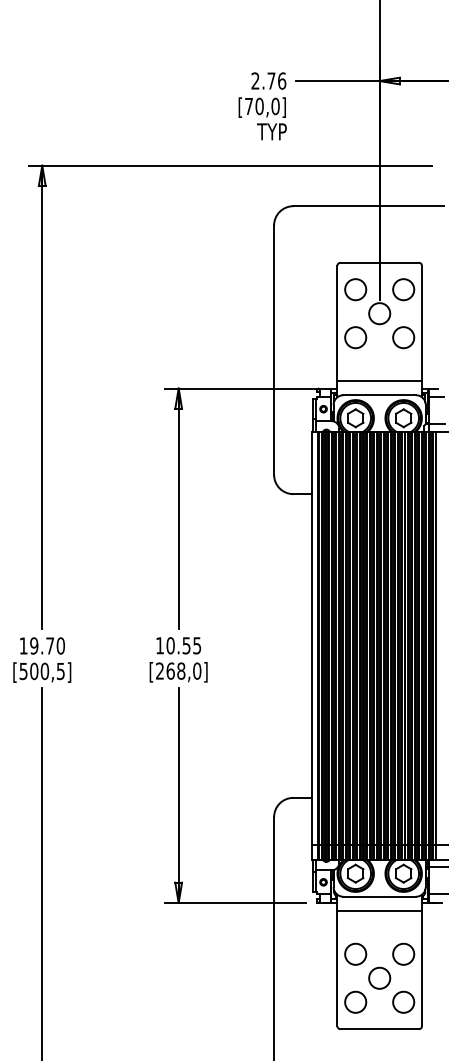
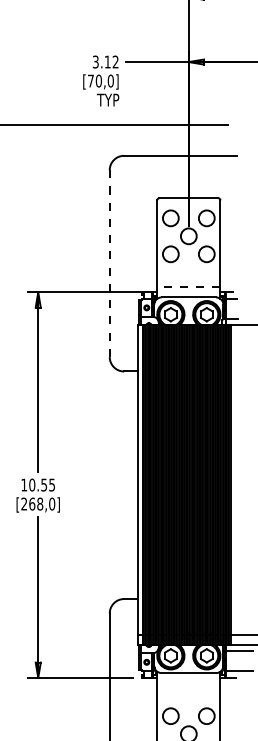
text: (268, 80) -> (105, 61), 2.76 -> 3.12
line: (274, 350) -> (110, 263), solid -> dashed
line: (379, 381) -> (188, 287), solid -> dashed
line: (379, 910) -> (188, 683), removed

